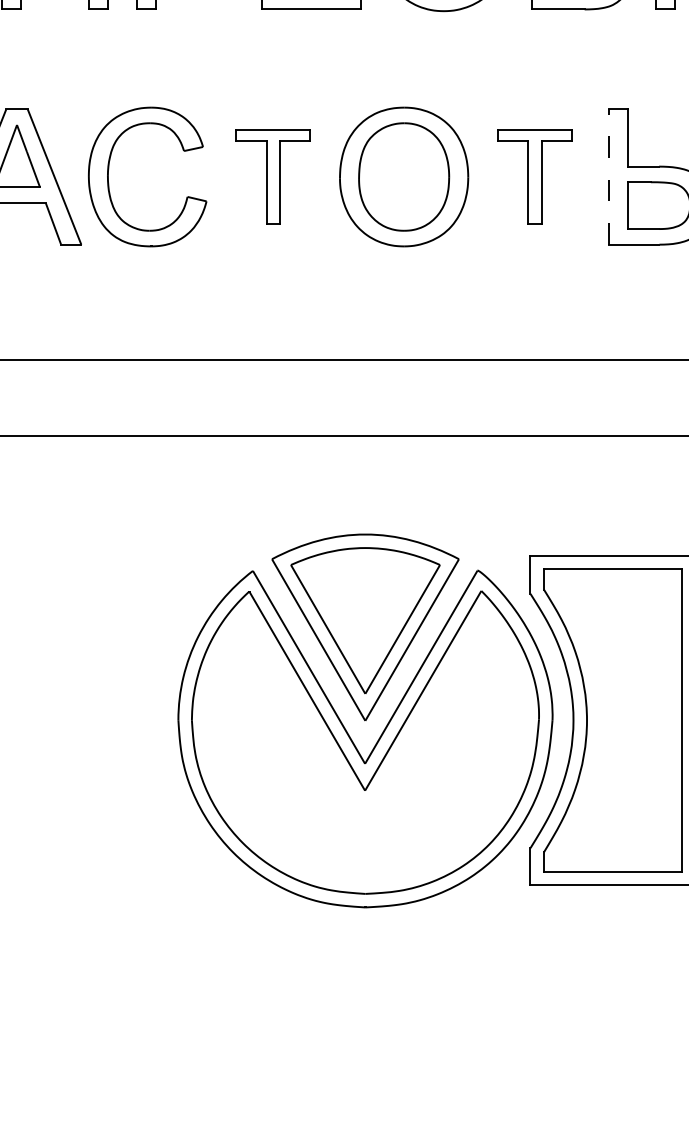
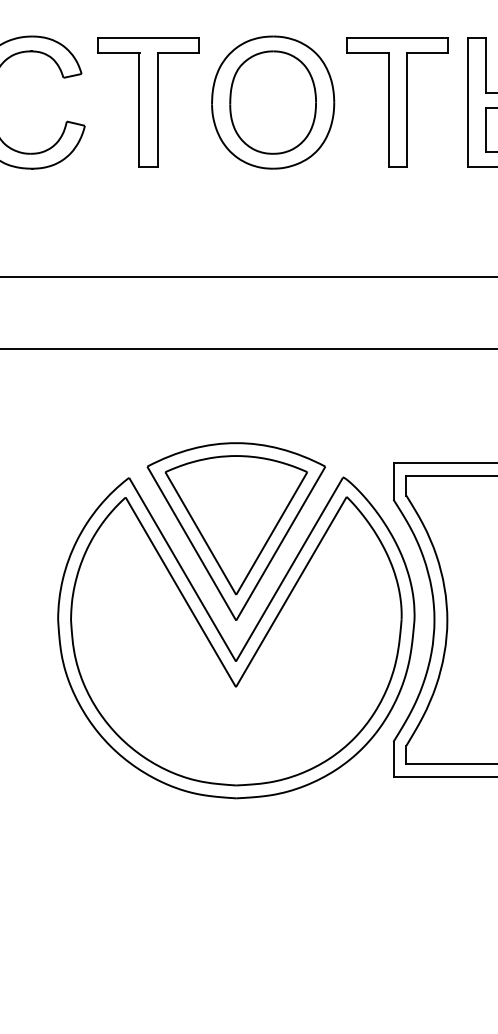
part: (272, 176) -> (147, 102), size x1.43
part: (534, 176) -> (397, 102), size x1.43
line: (608, 177) -> (467, 103), dashed -> solid

